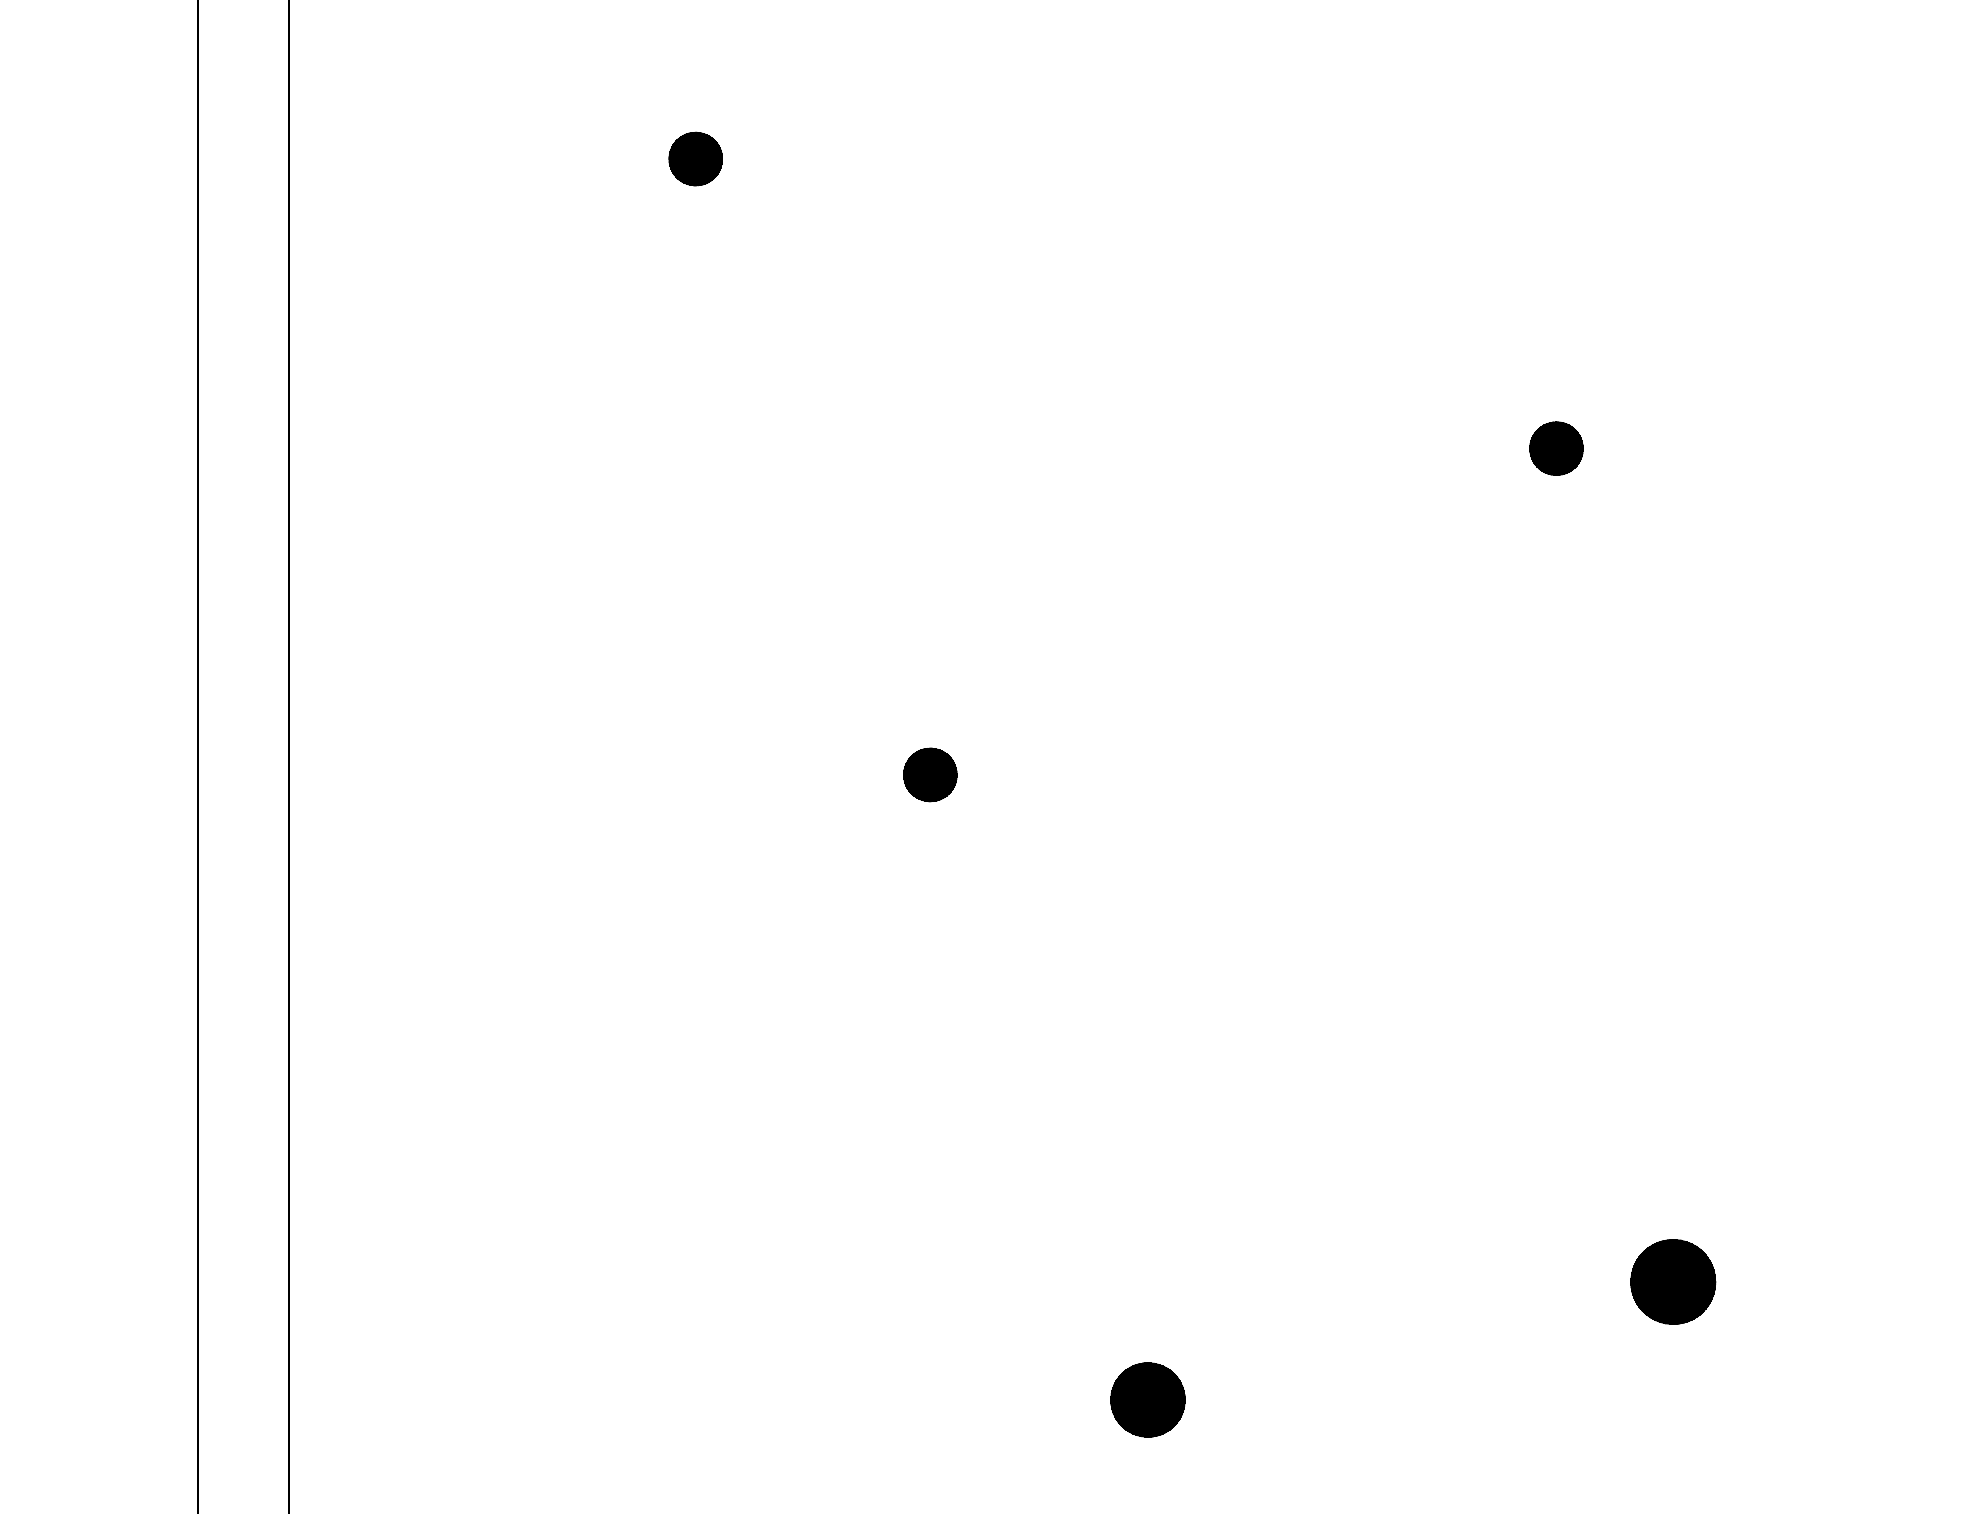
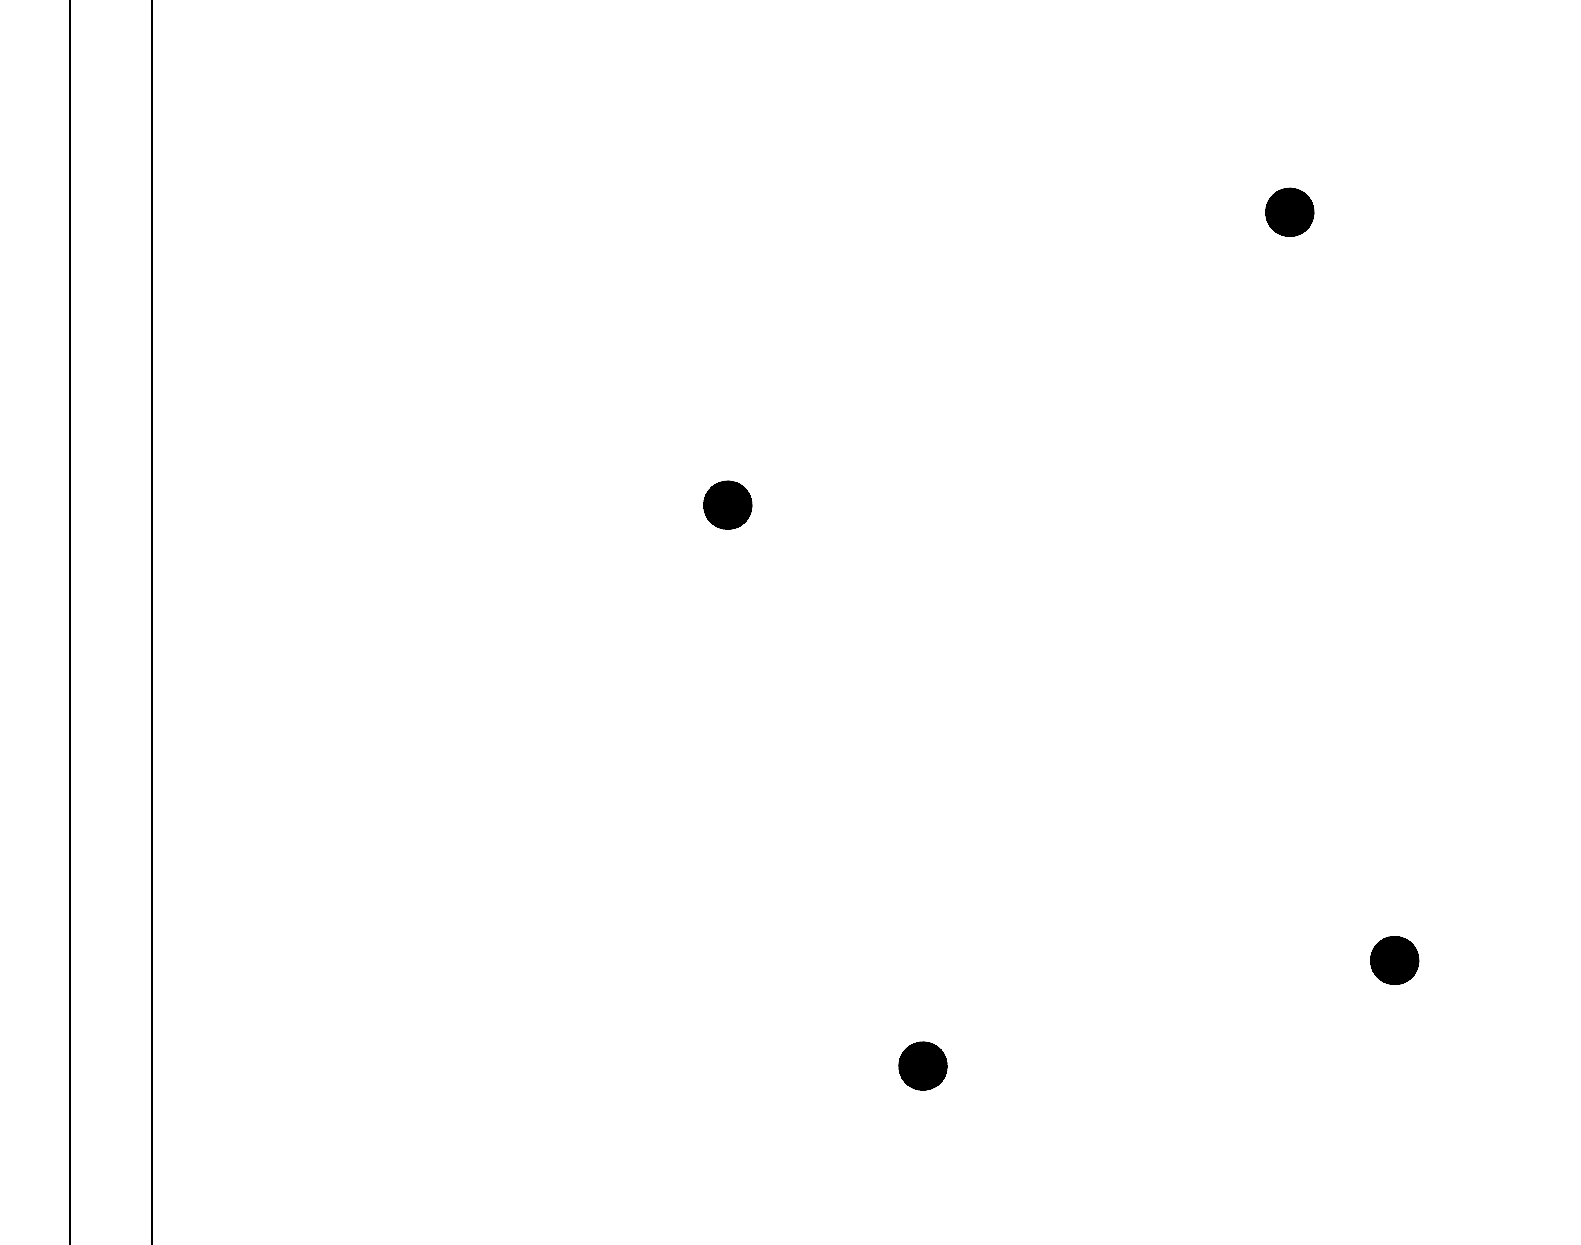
part: (1673, 1282) -> (1394, 960), size x0.62
part: (1147, 1399) -> (922, 1065), size x0.71

